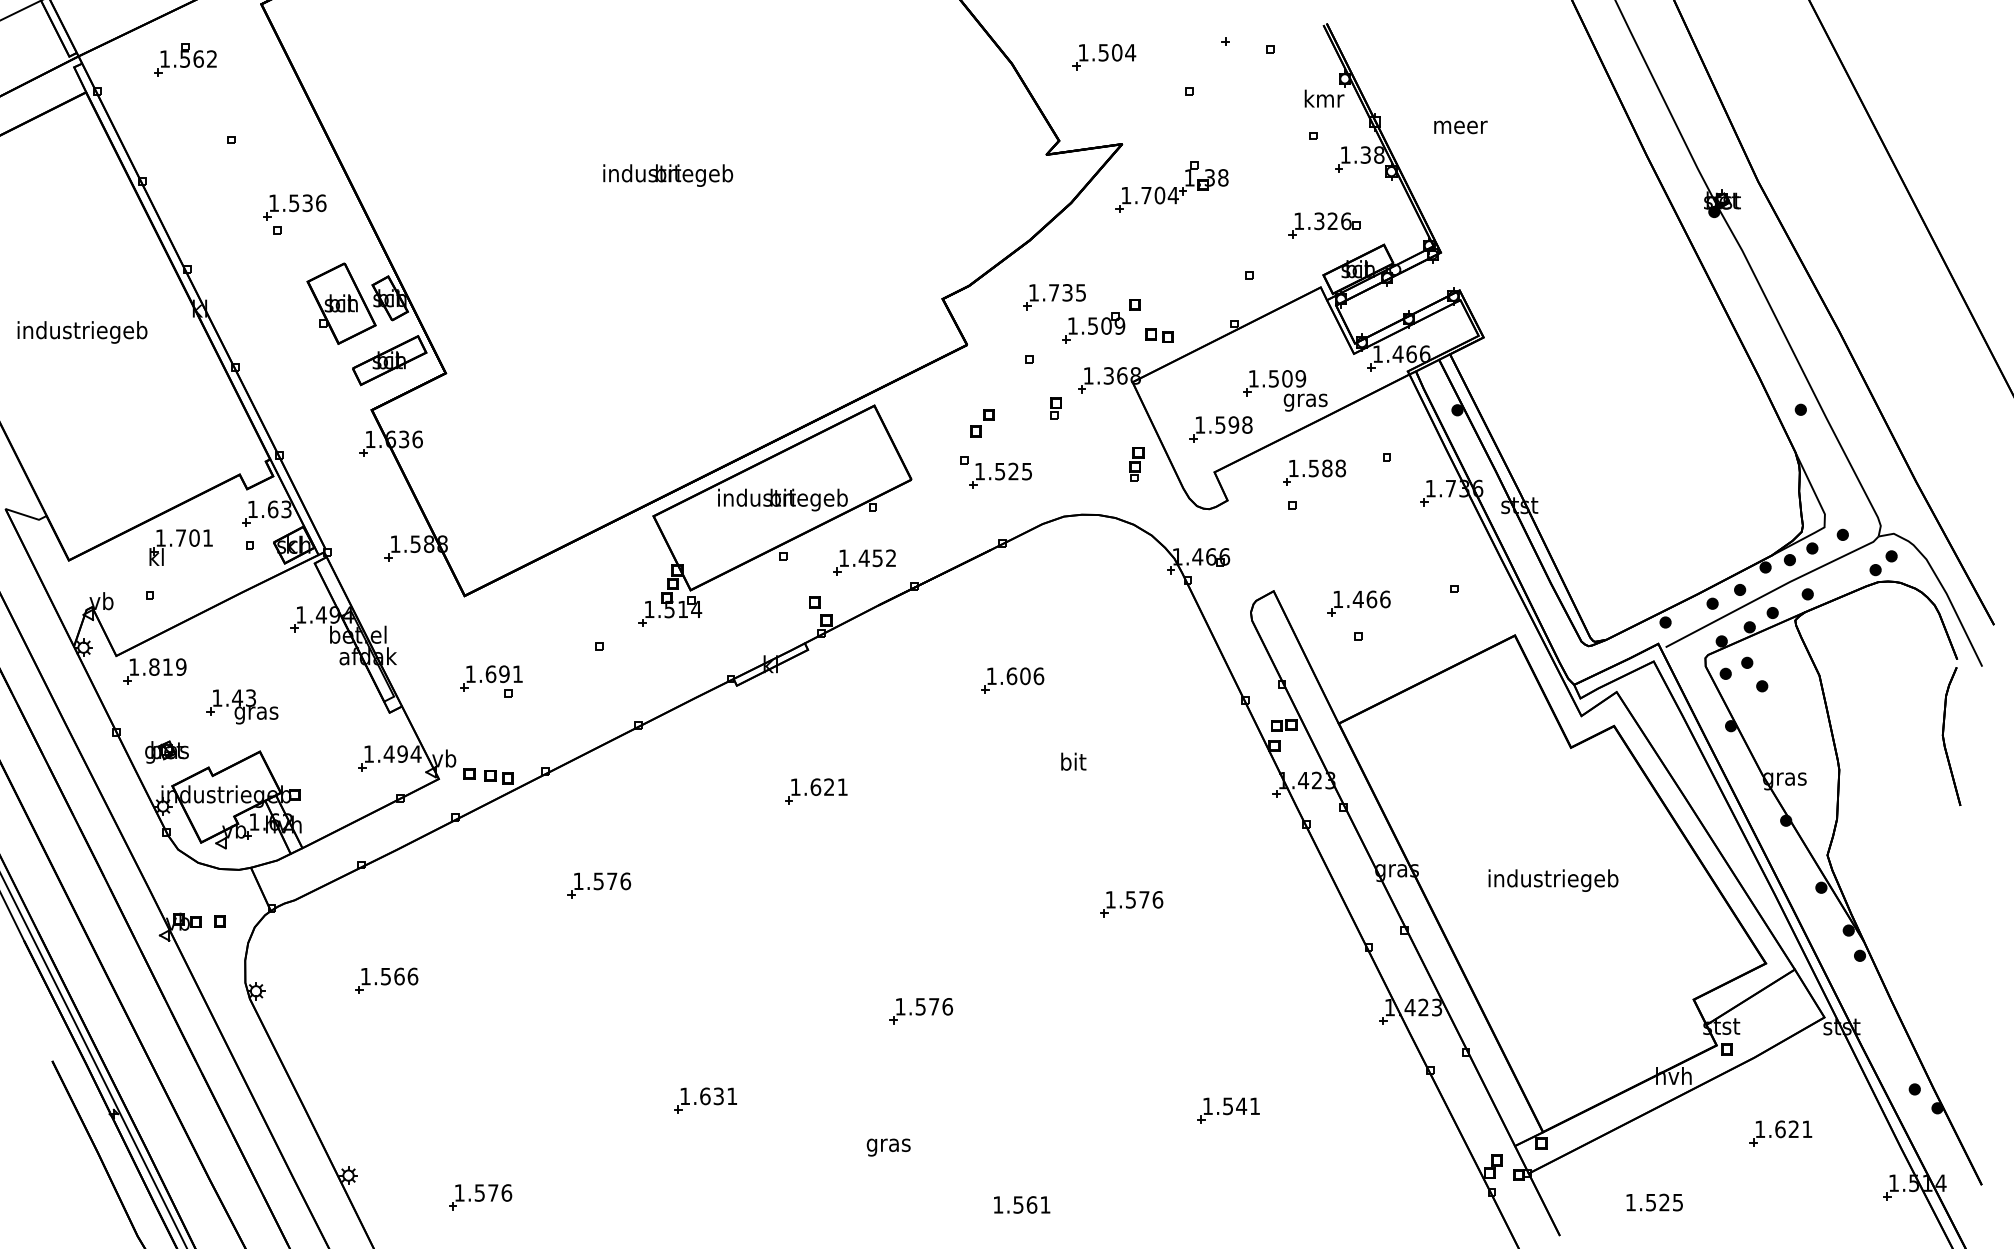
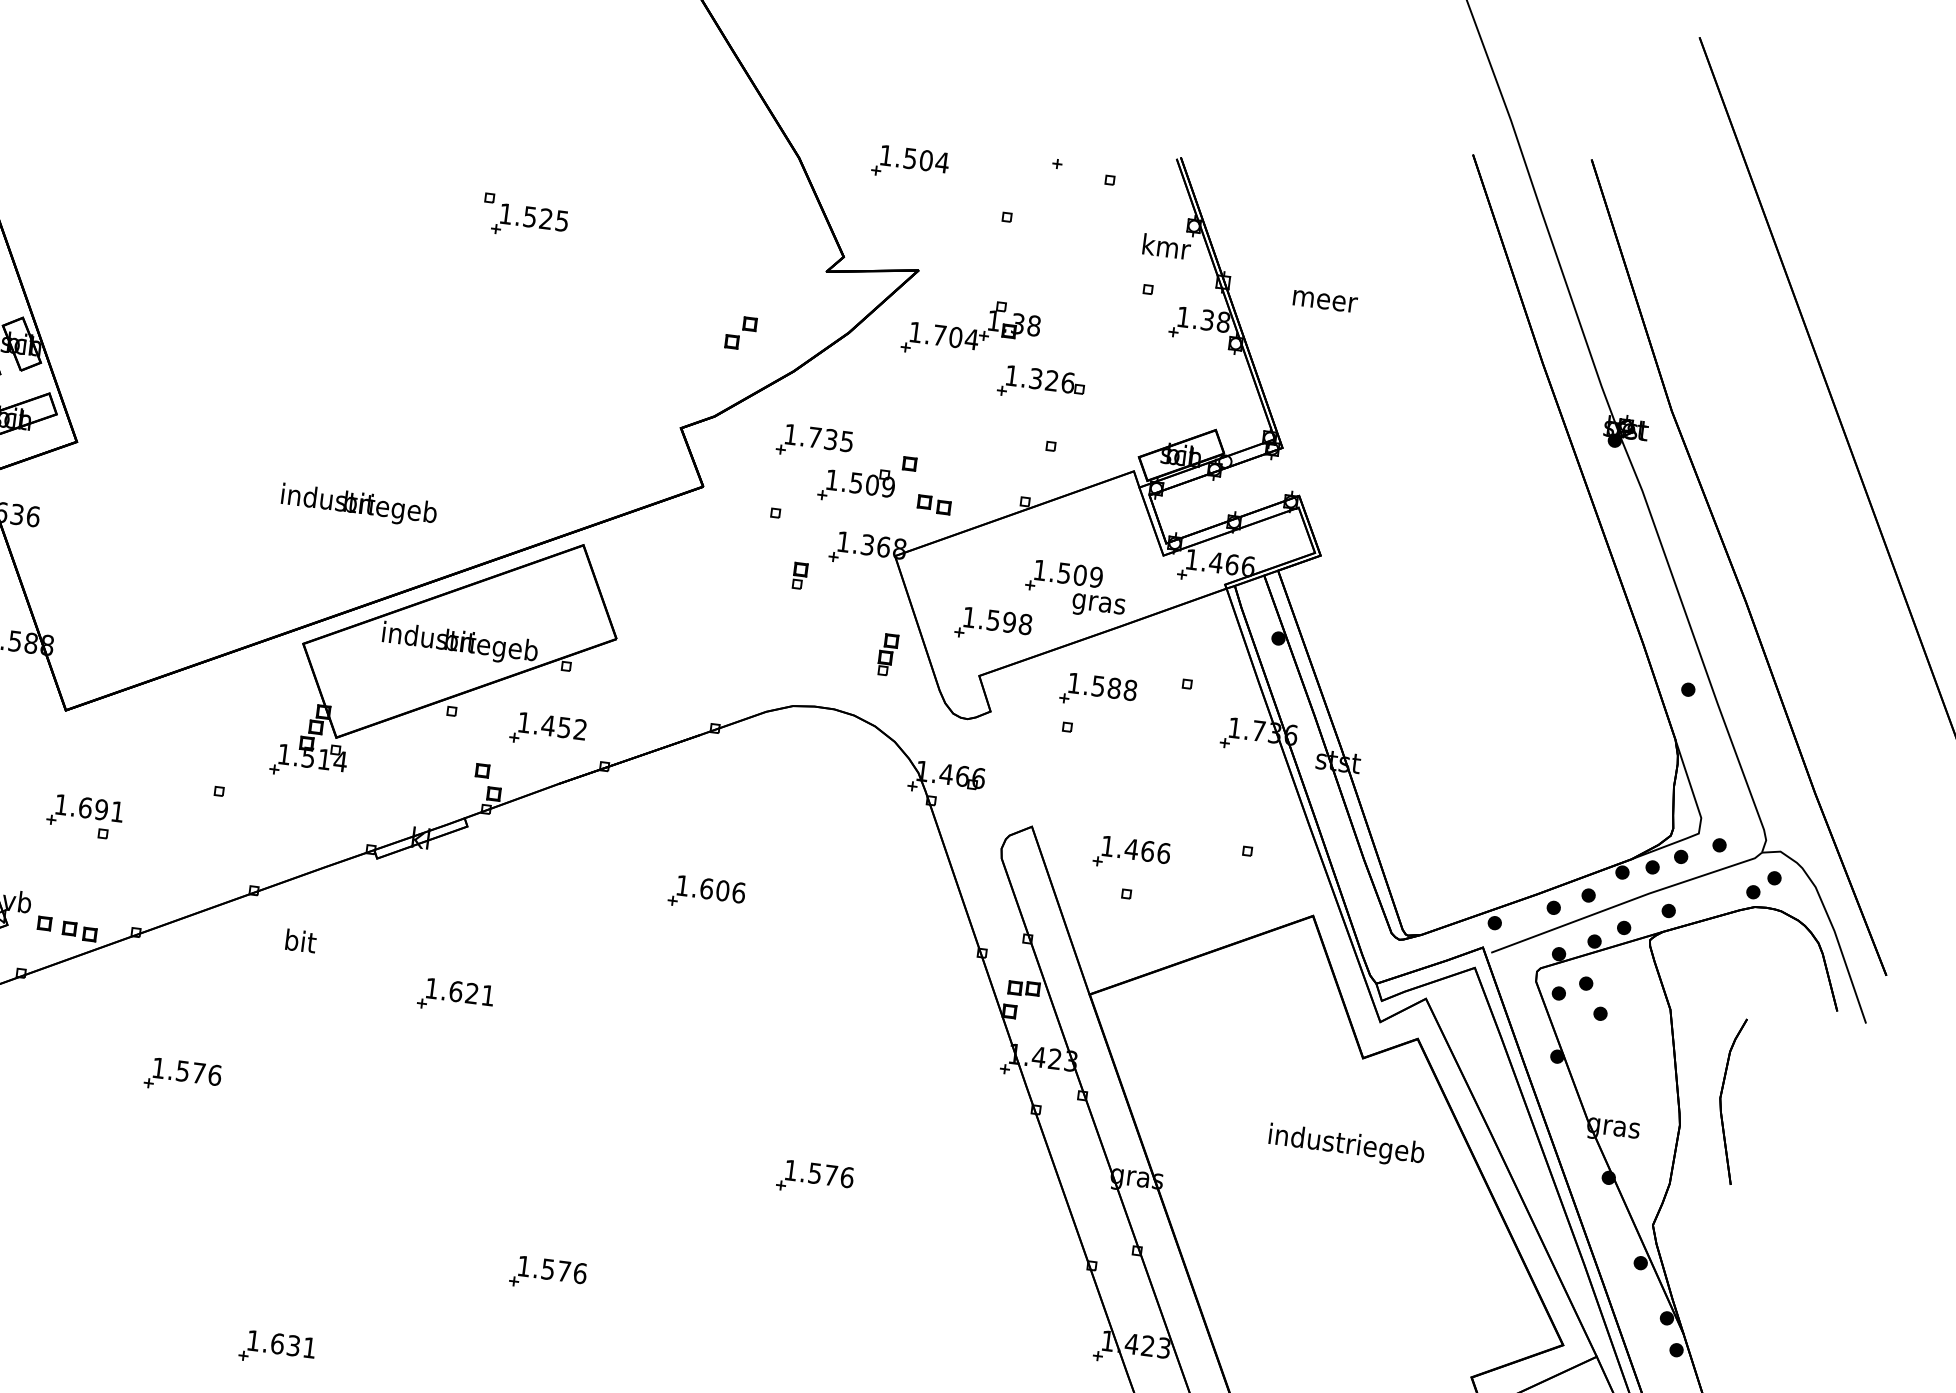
text: (668, 175) -> (359, 505), moved
part: (1324, 225) -> (1041, 384), moved
part: (982, 423) -> (741, 333), moved
part: (995, 472) -> (524, 217), moved
part: (1944, 737) -> (1721, 1100), moved
text: (1073, 761) -> (300, 940), moved
text: (1553, 880) -> (1346, 1145), moved

